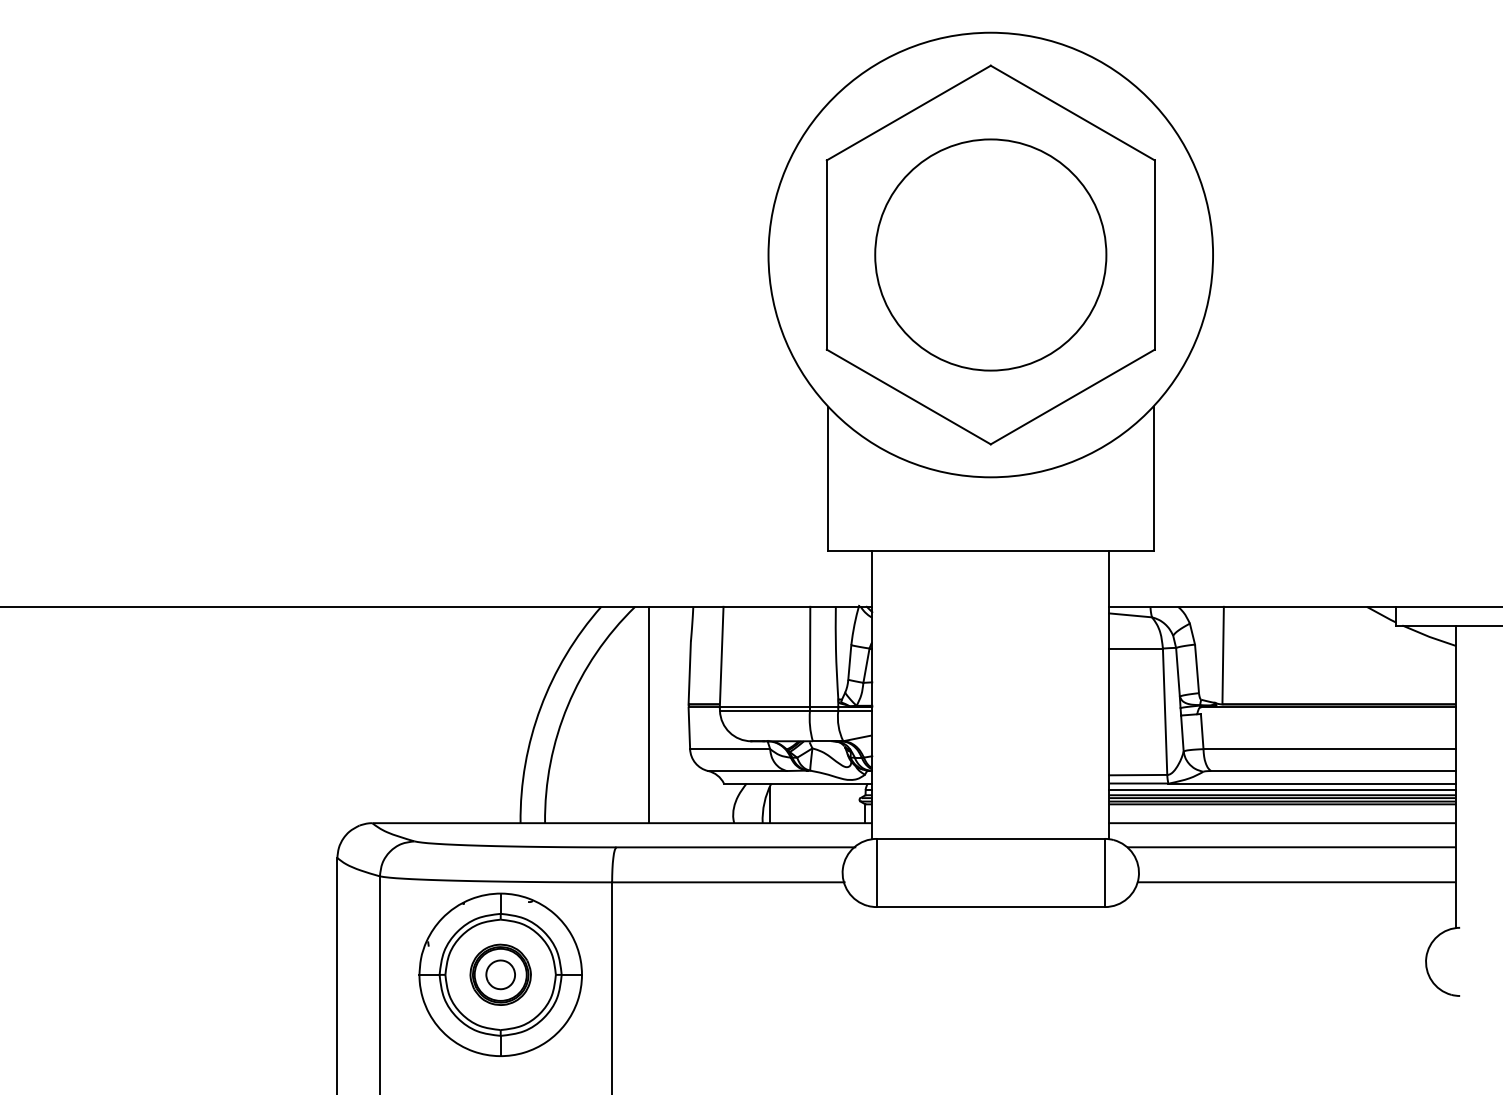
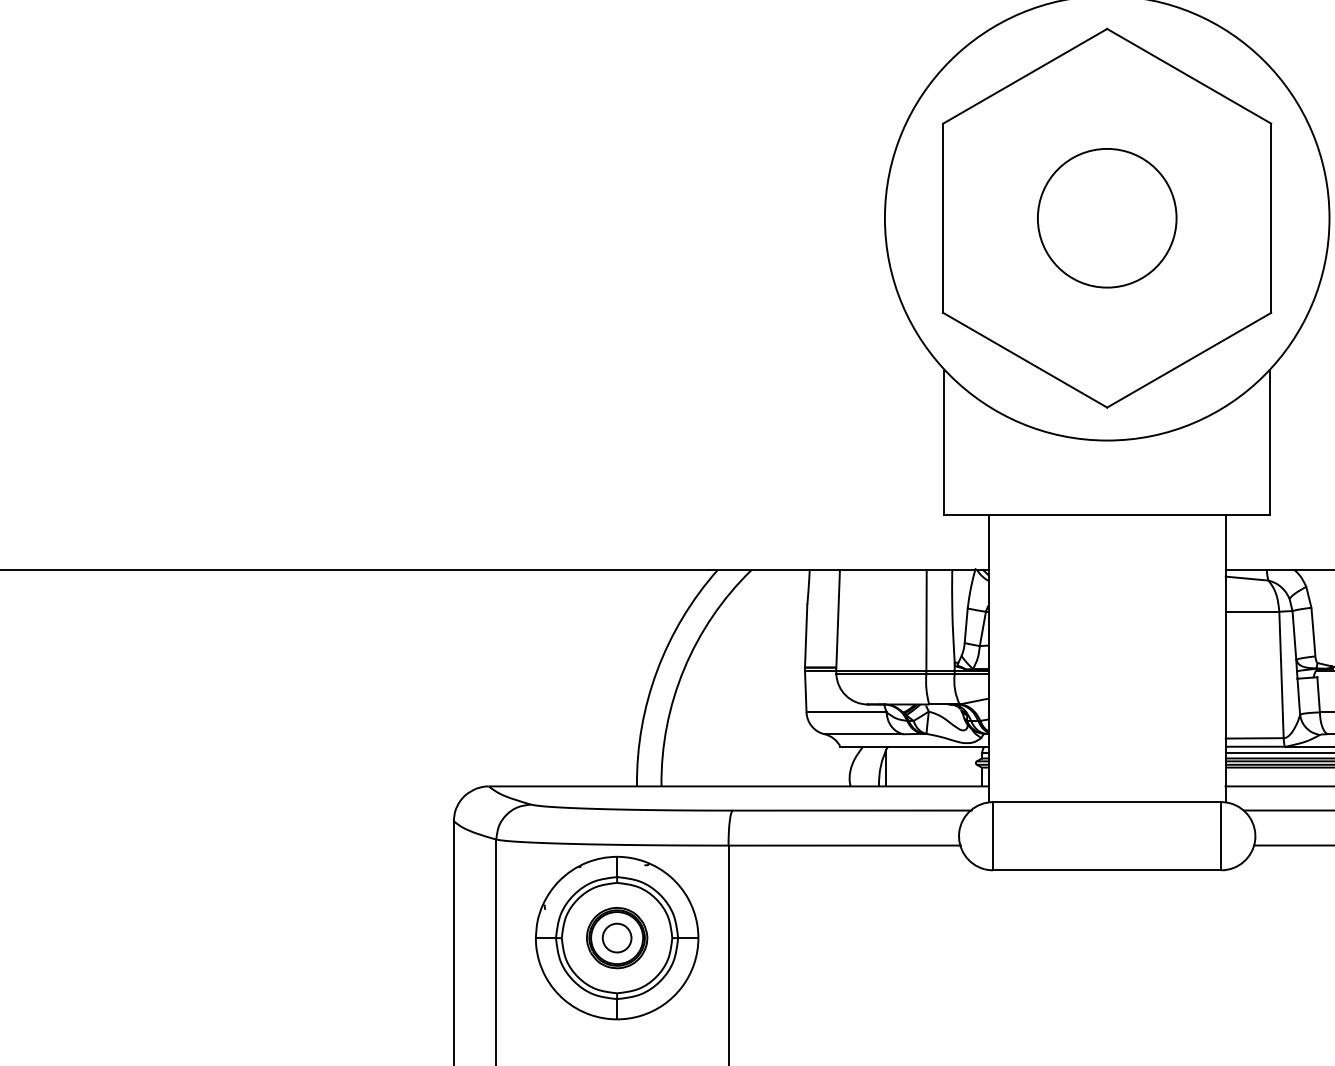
circle: (990, 254) -> (1106, 217), size x0.6
line: (648, 714) -> (764, 677), removed

